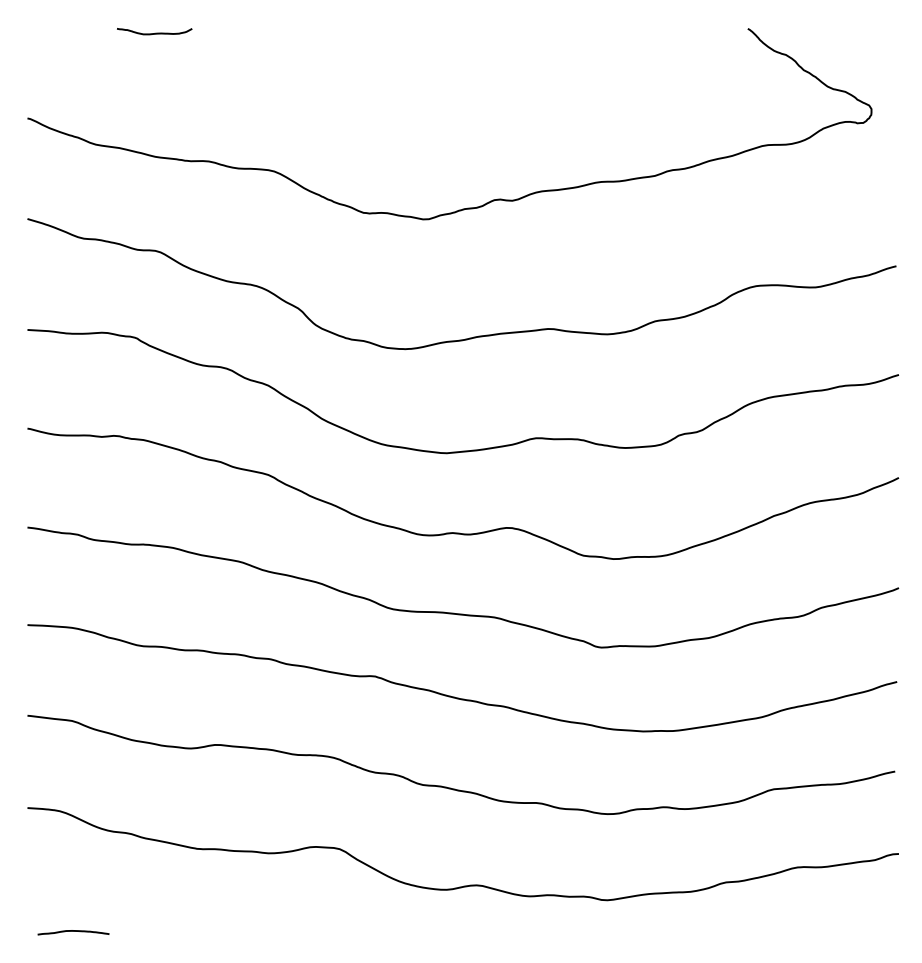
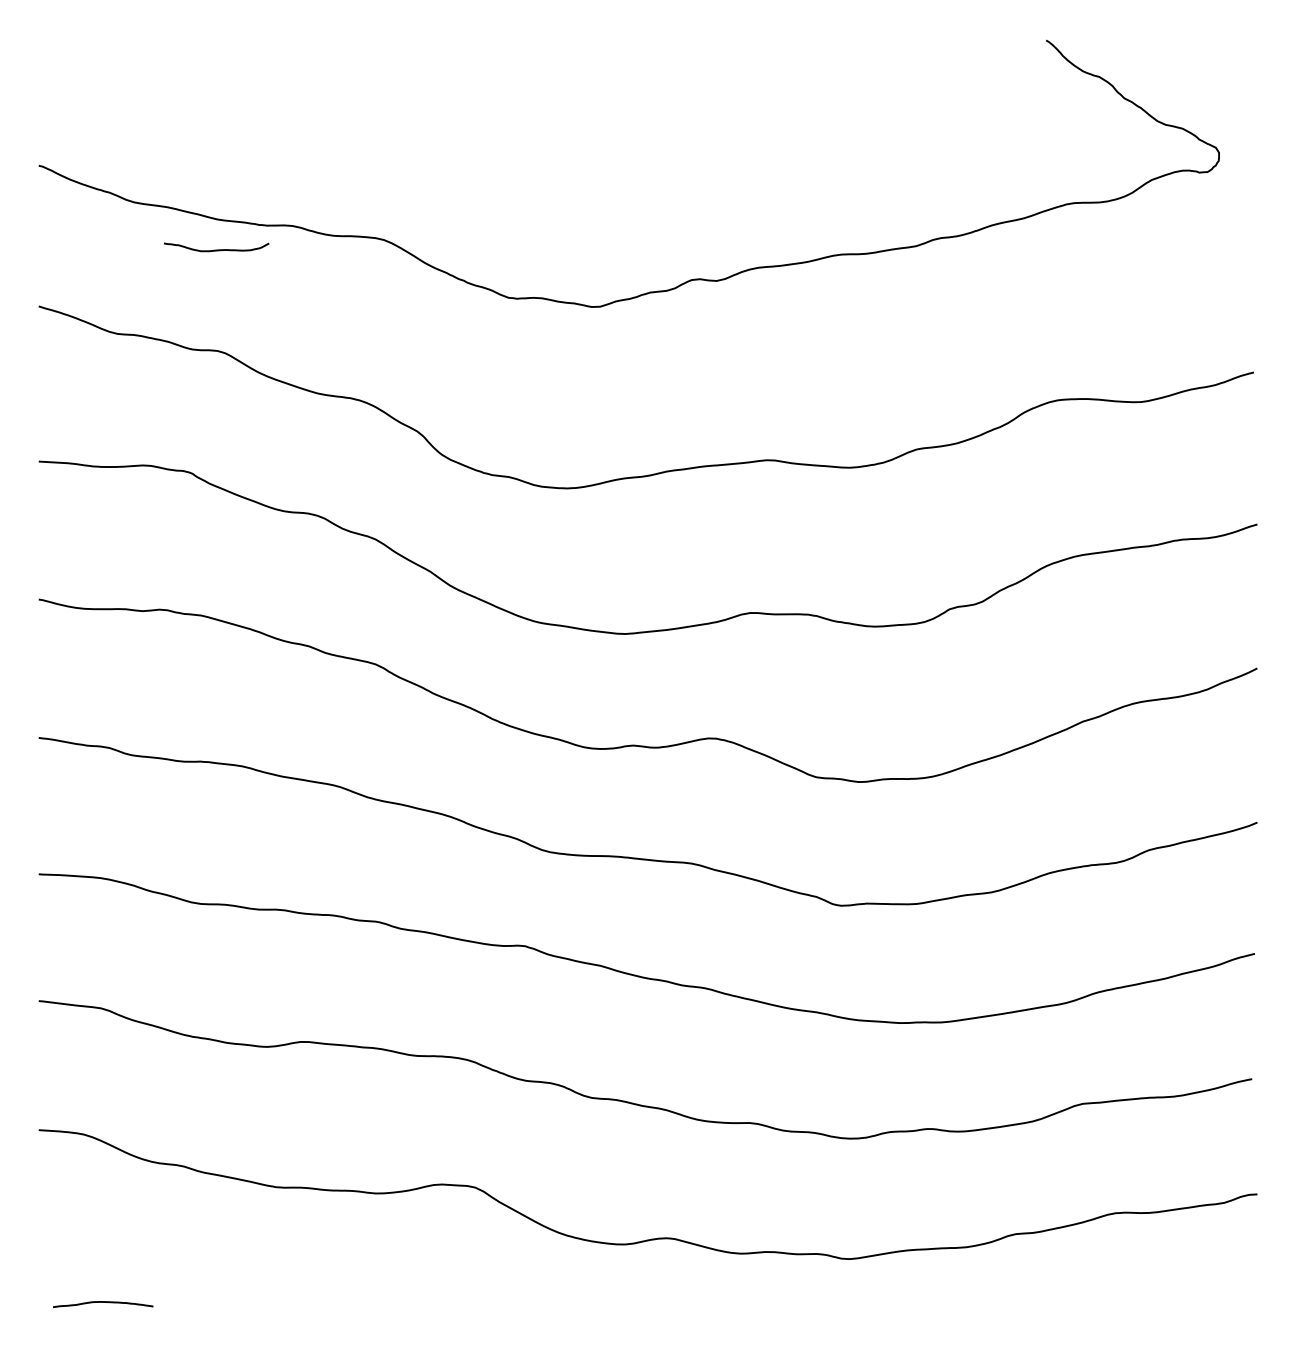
curve: (154, 33) -> (216, 249), moved

